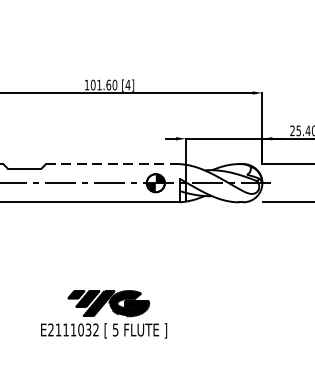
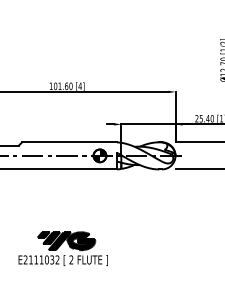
line: (112, 164) -> (69, 142), dashed -> solid
text: (115, 329) -> (71, 259), 5 -> 2

